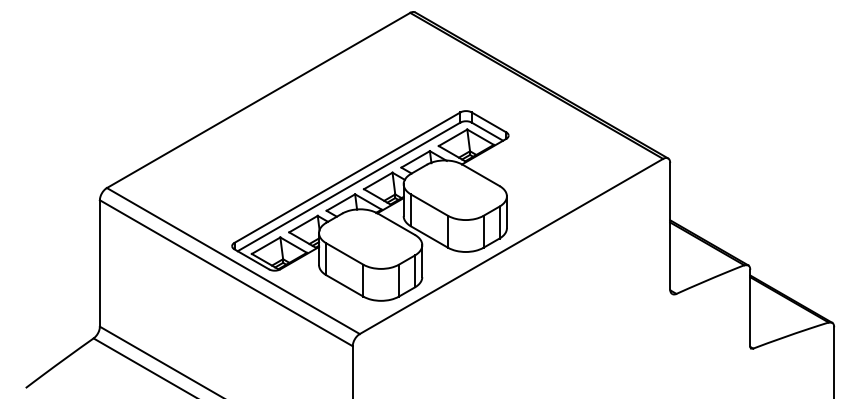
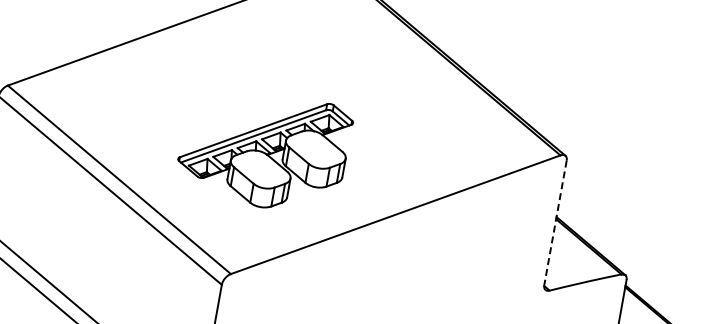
part: (370, 205) -> (264, 149), size x0.6
line: (670, 226) -> (555, 223), solid -> dashed

